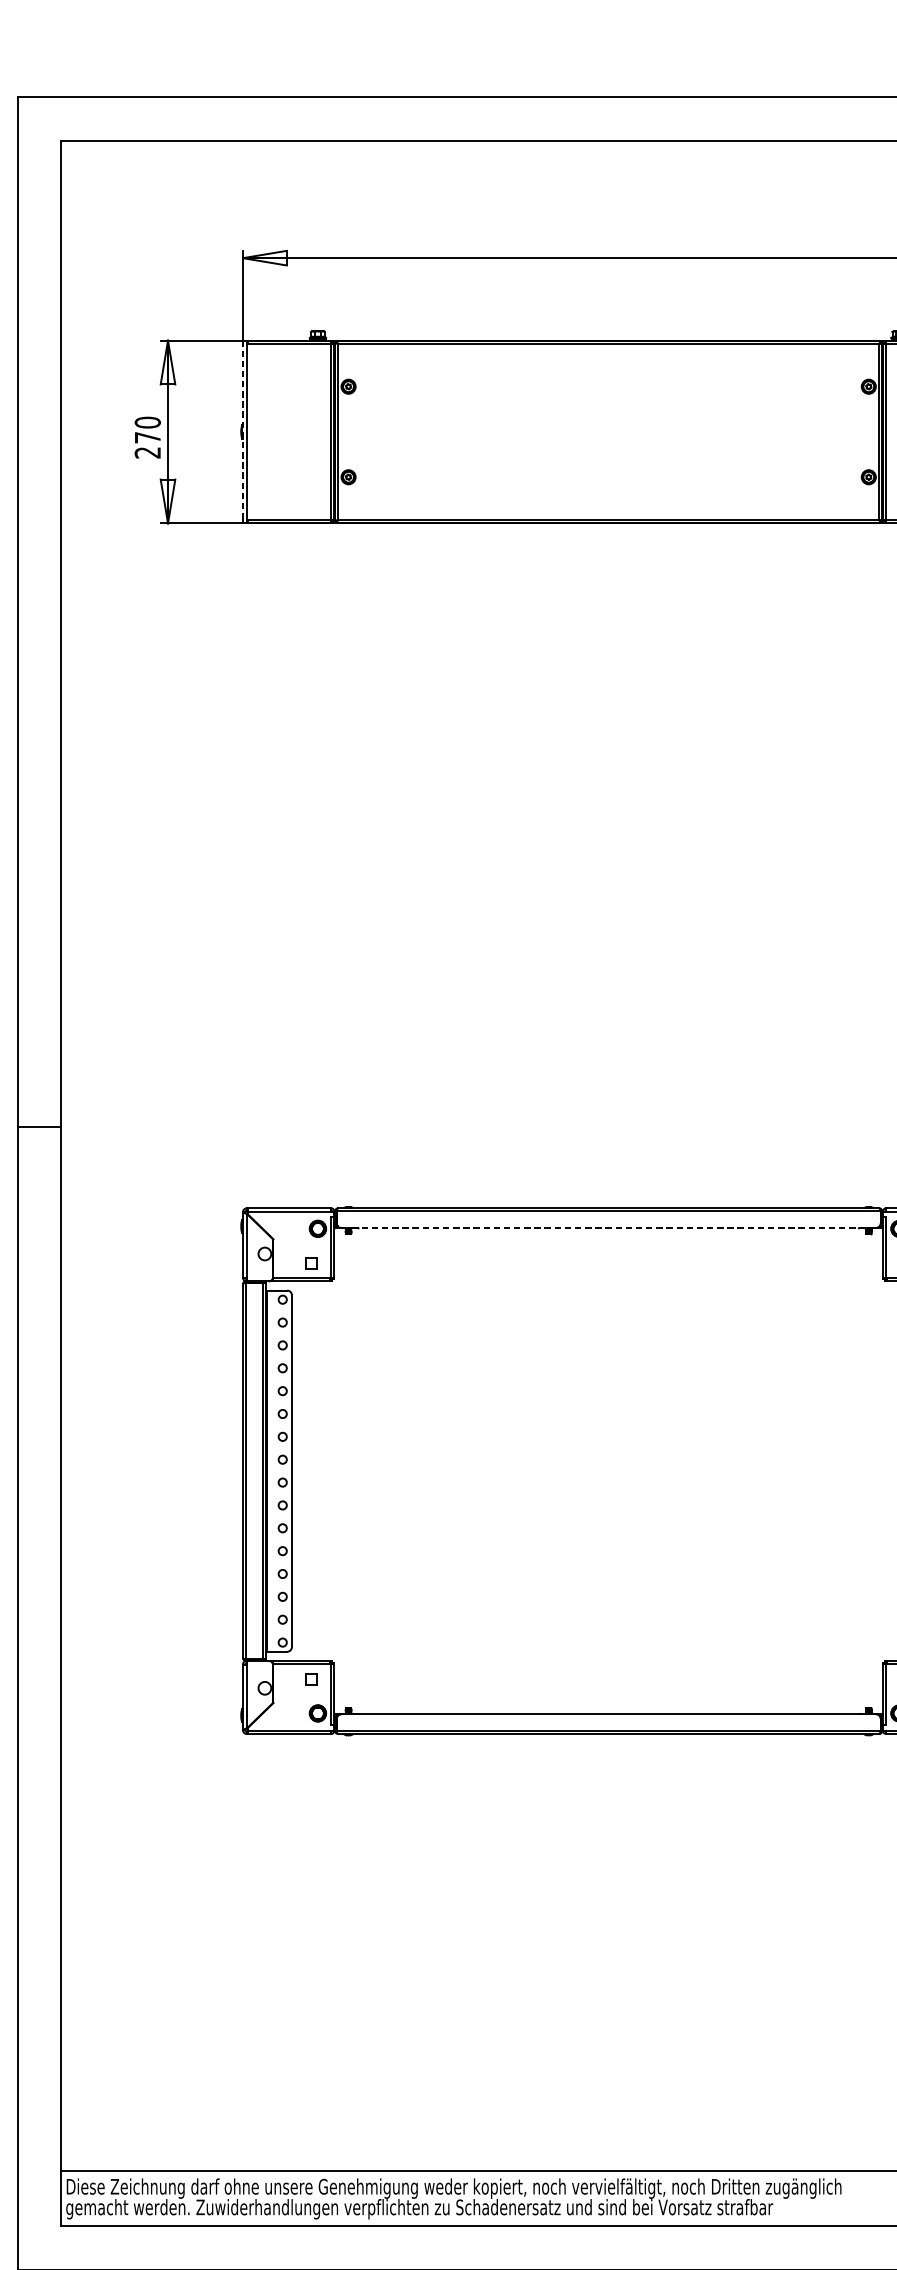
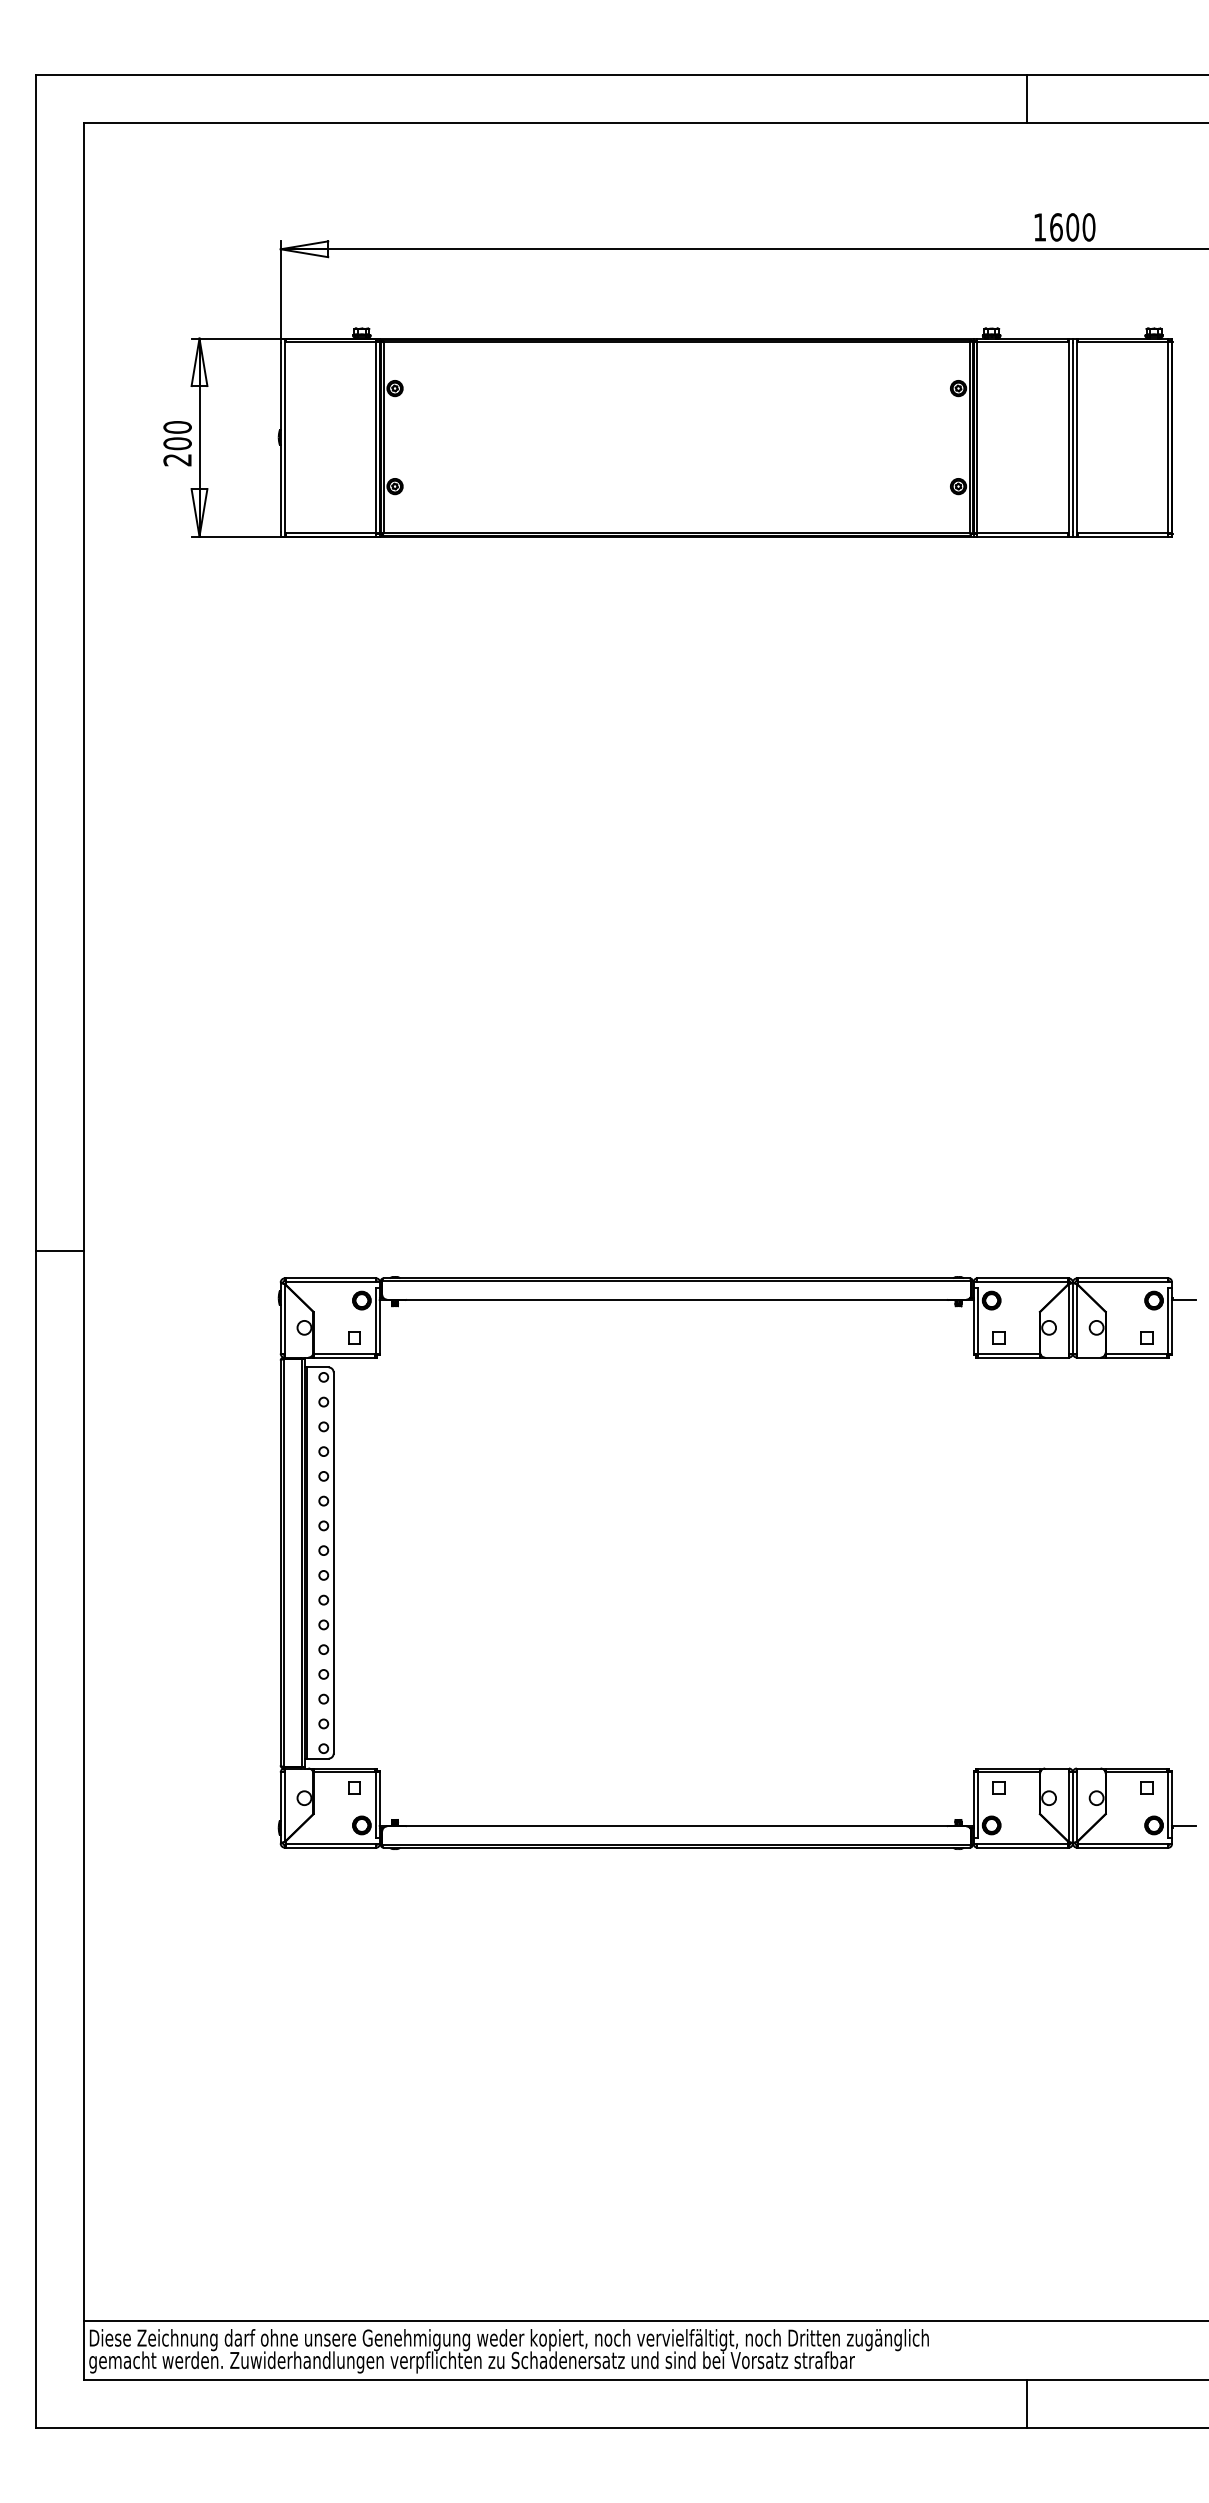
line: (242, 431) -> (280, 437), dashed -> solid
text: (147, 437) -> (177, 443), 270 -> 200
line: (39, 1127) -> (60, 1251), moved
line: (608, 1227) -> (676, 1299), dashed -> solid

